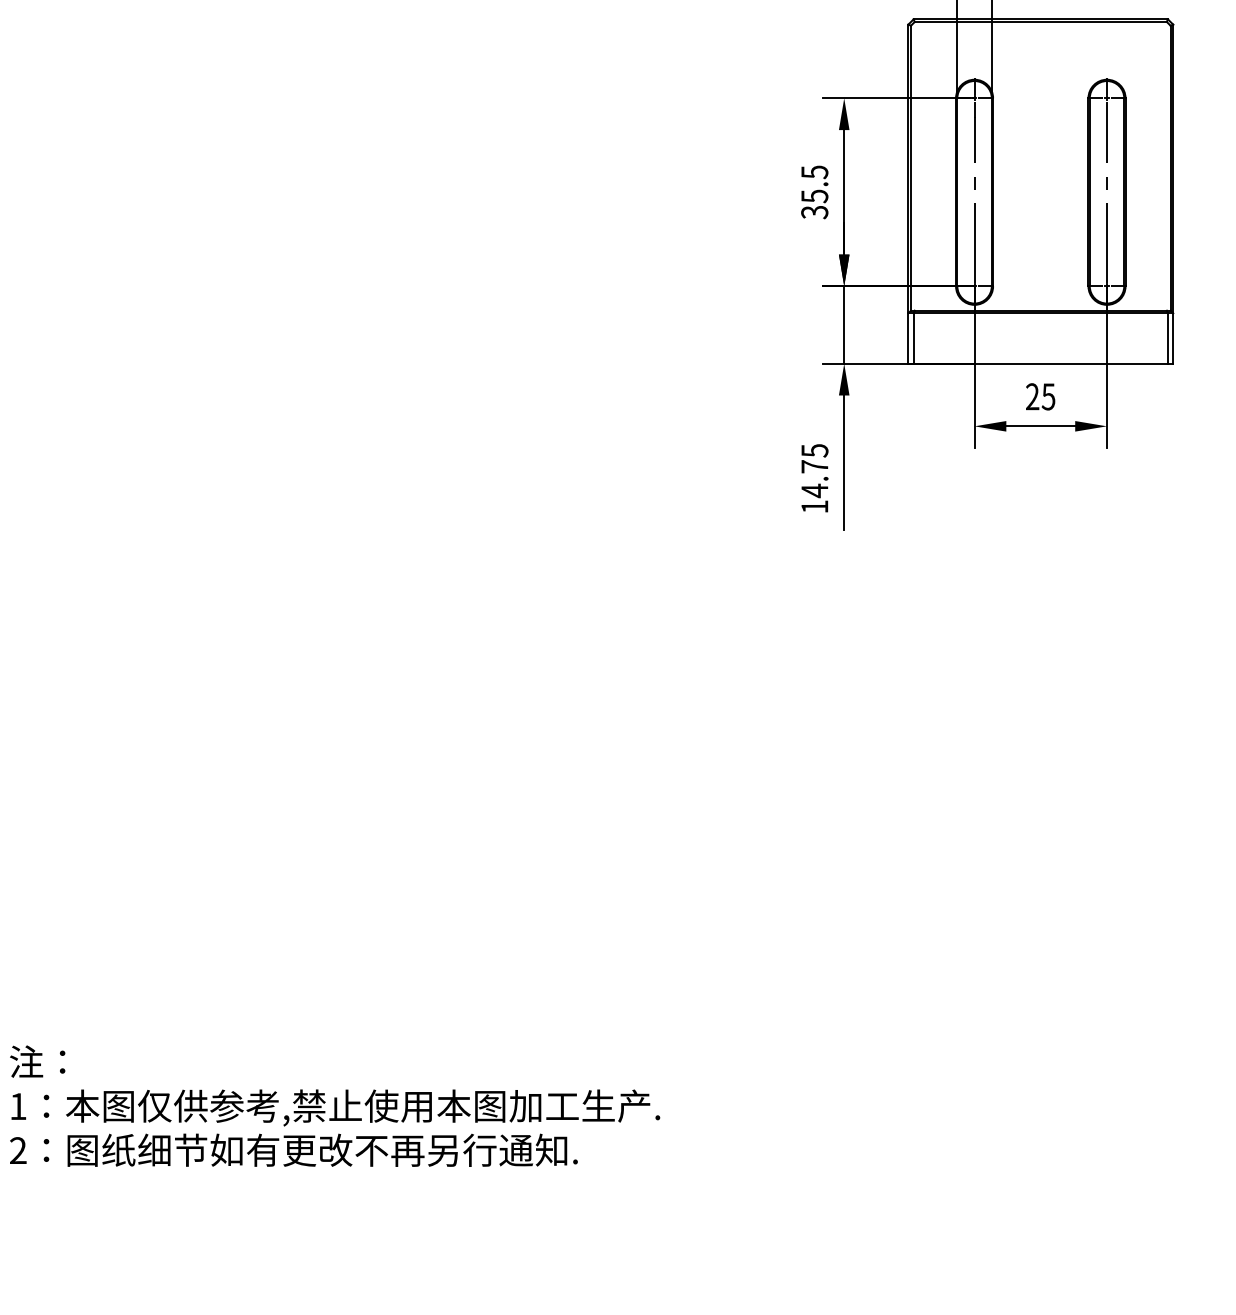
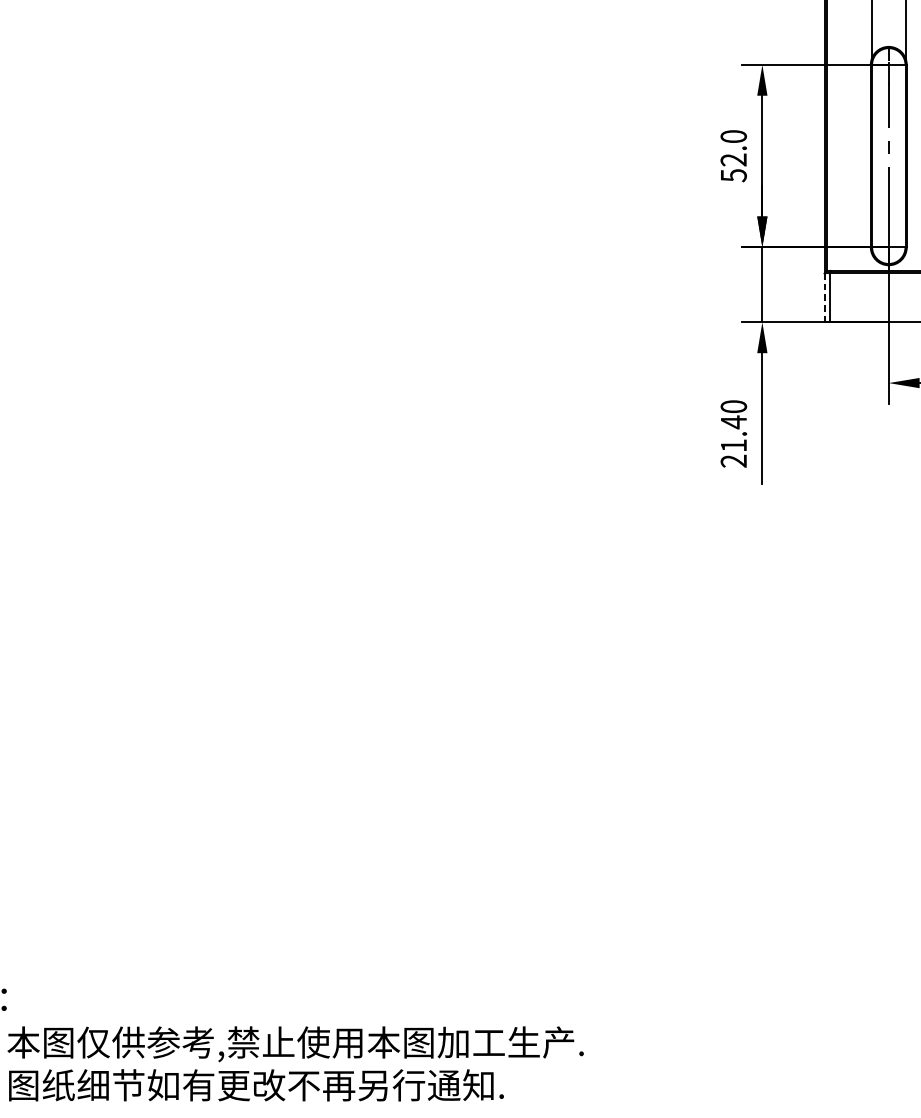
text: (814, 191) -> (733, 155), 35.5 -> 52.0
line: (908, 338) -> (824, 297), solid -> dashed
text: (814, 478) -> (733, 433), 14.75 -> 21.40

